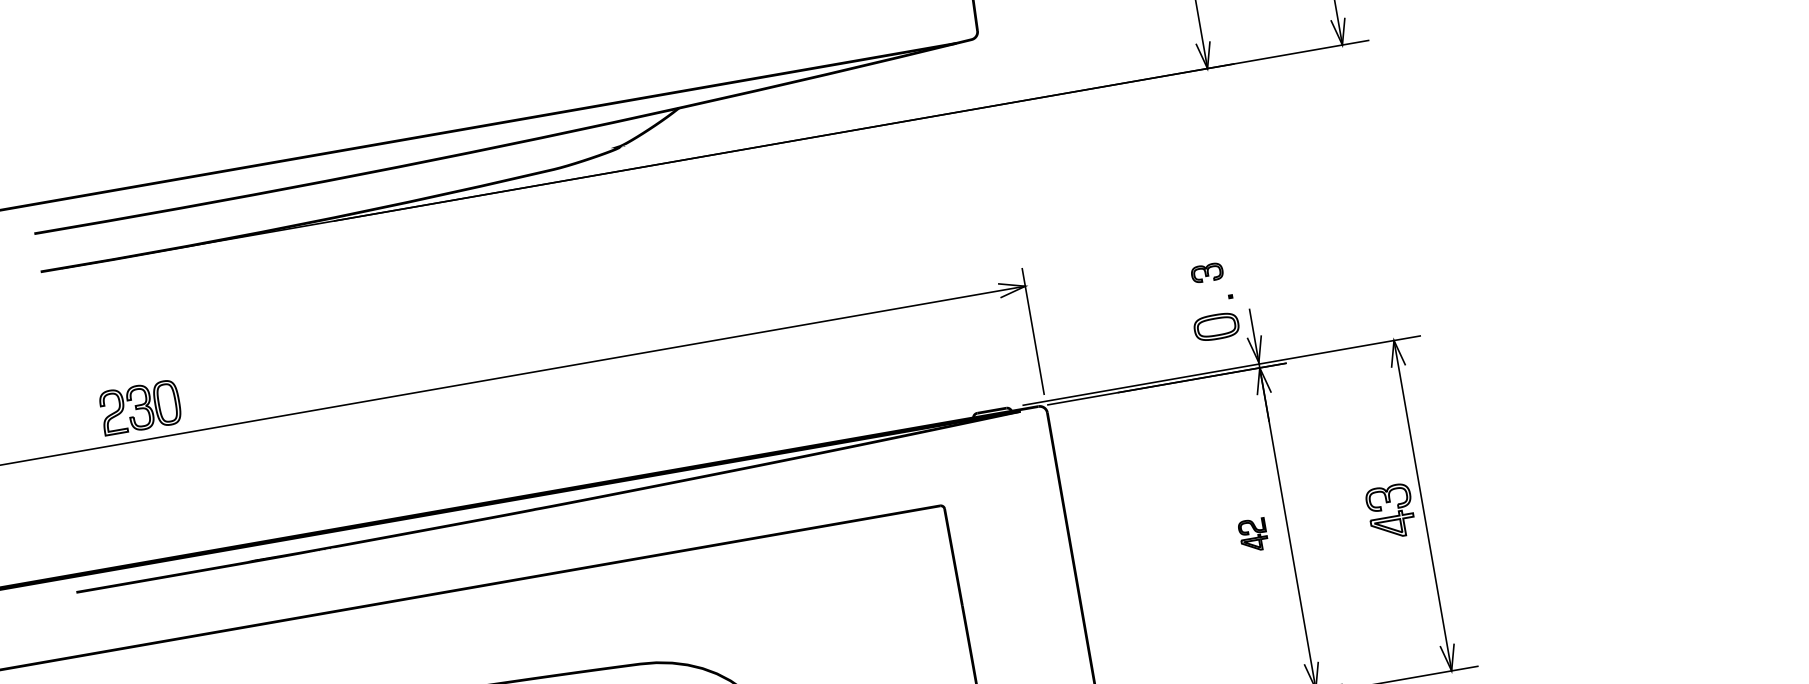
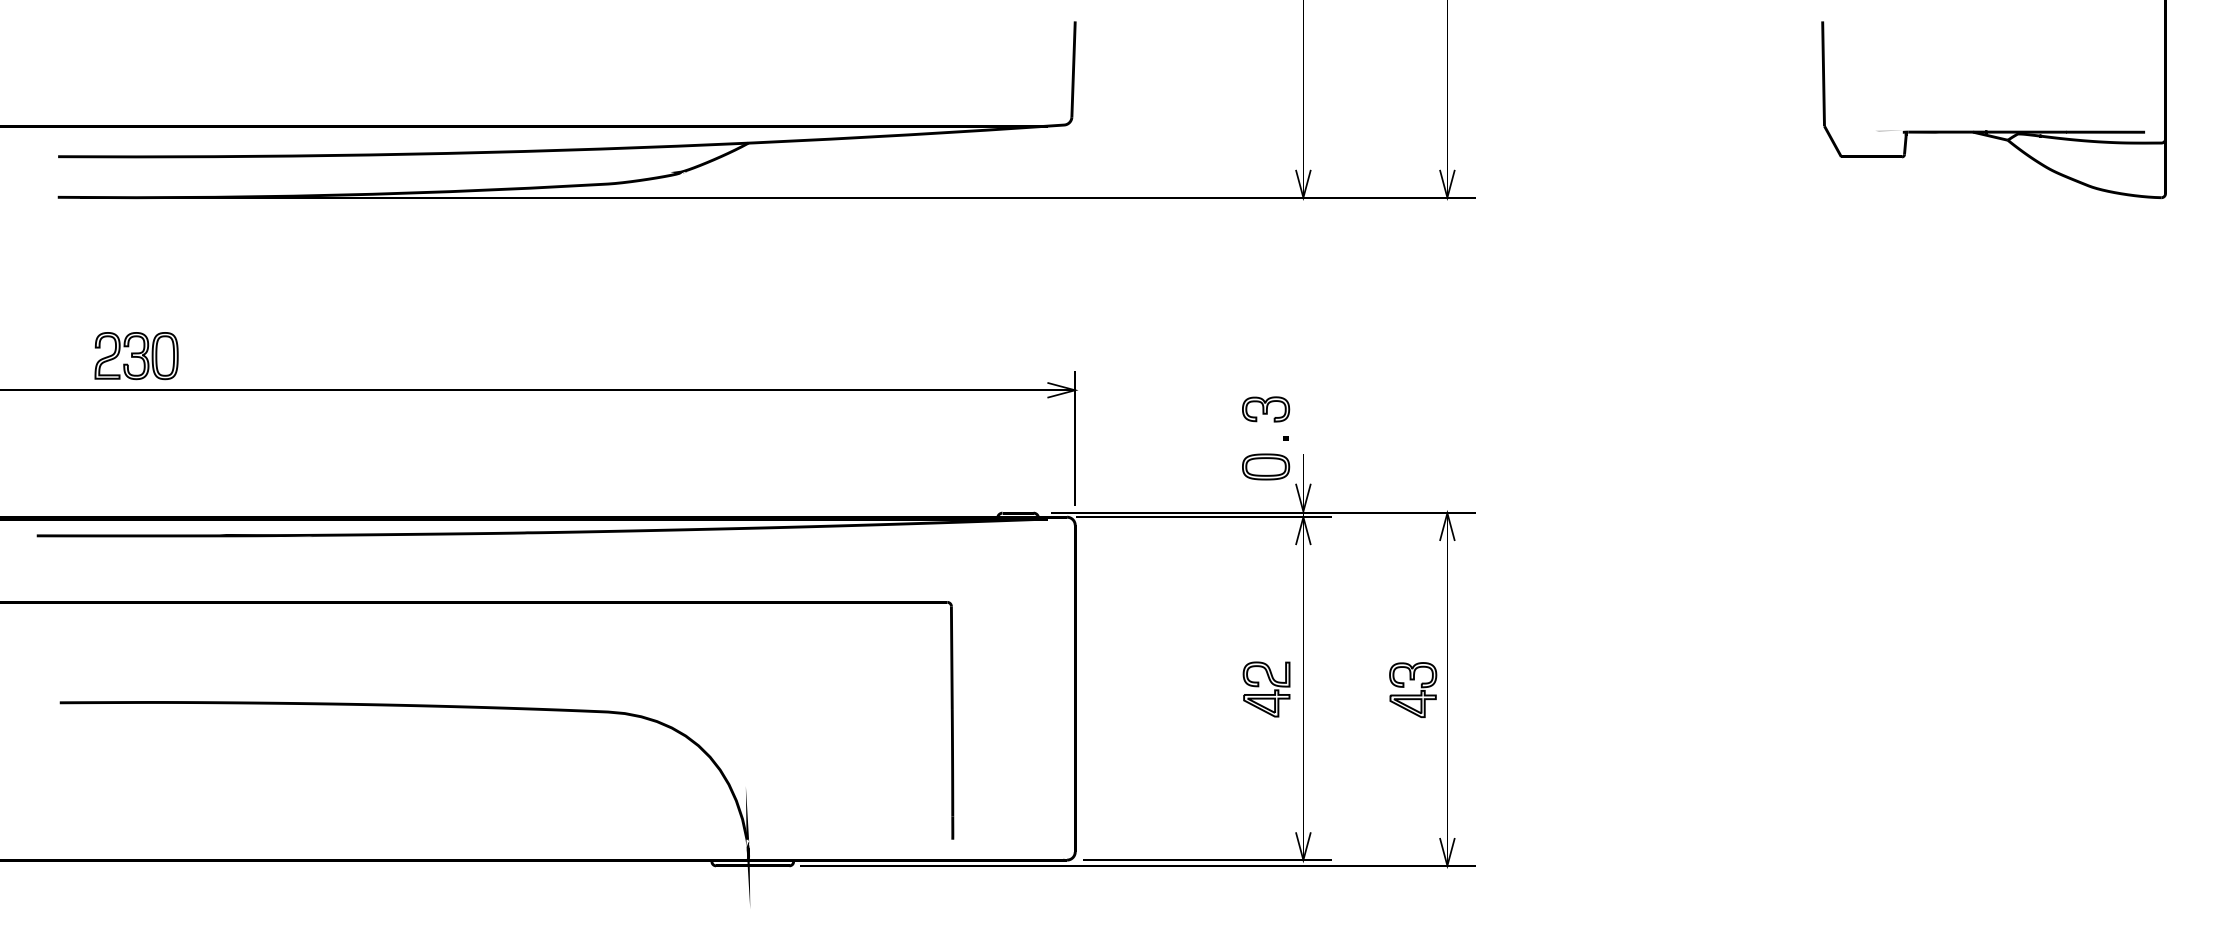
part: (1207, 273) -> (1266, 409), size x1.43
part: (1253, 535) -> (1266, 689), size x1.67

